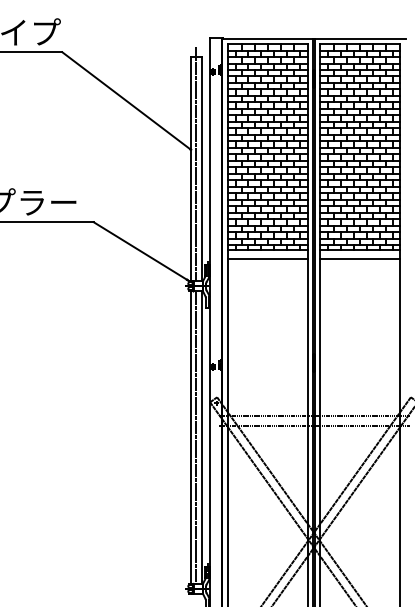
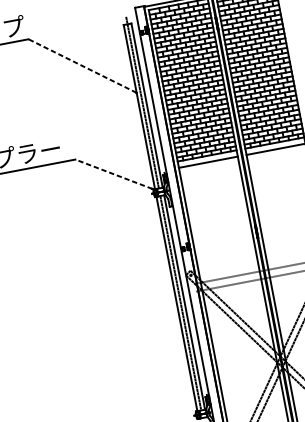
line: (126, 101) -> (82, 66), solid -> dashed
line: (140, 250) -> (113, 173), solid -> dashed

